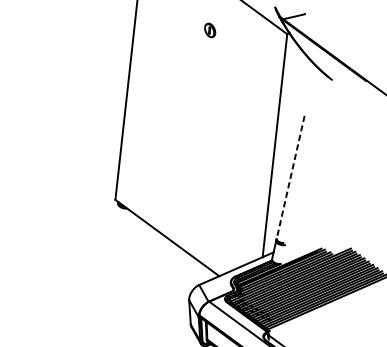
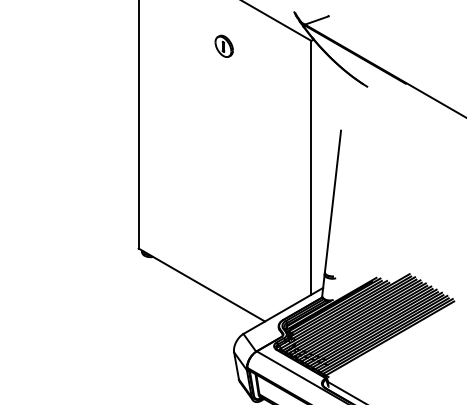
part: (209, 29) -> (223, 45), size x1.43
line: (290, 178) -> (332, 202), dashed -> solid

